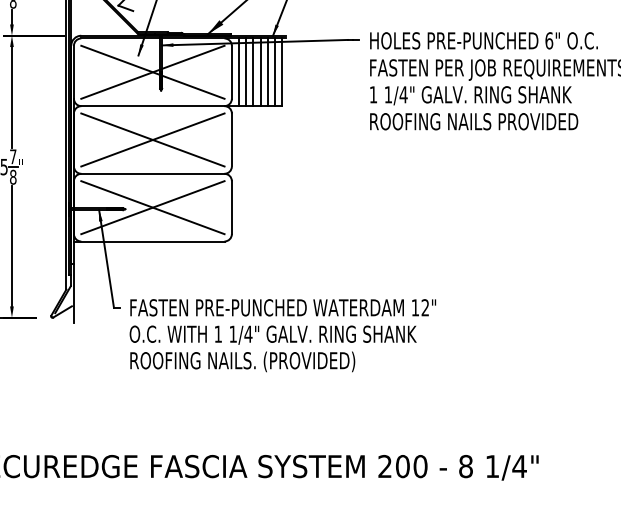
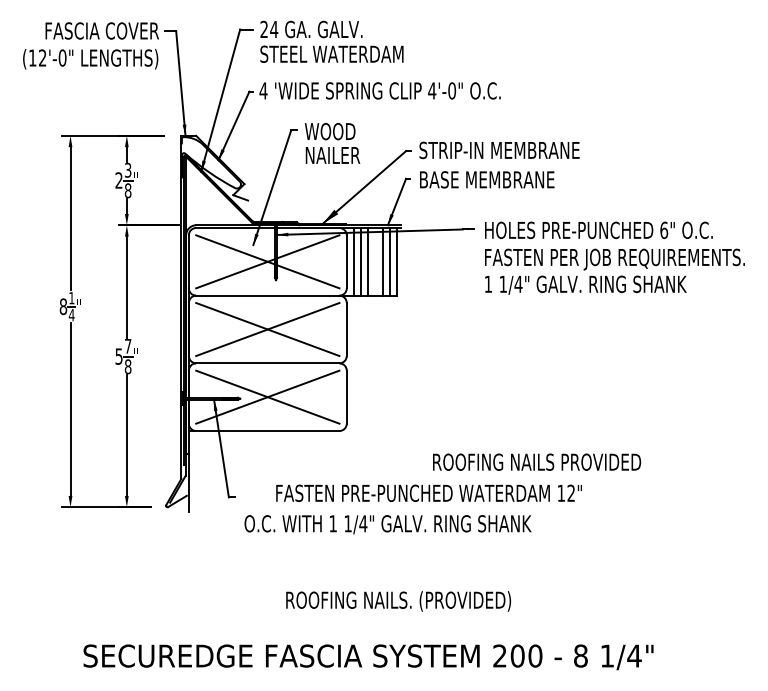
line: (260, 71) -> (375, 261), removed
text: (474, 120) -> (537, 461), moved
text: (282, 306) -> (428, 492), moved
text: (242, 361) -> (398, 601), moved

